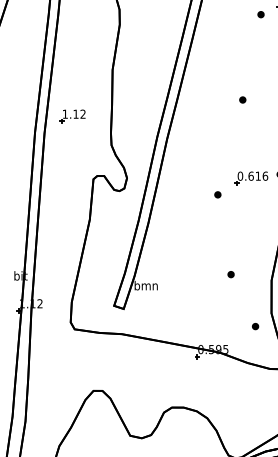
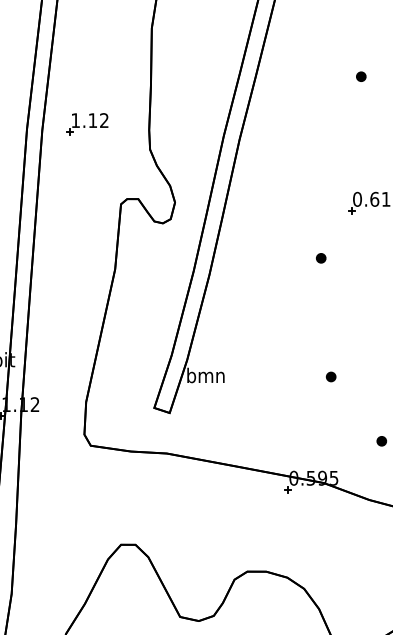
part: (72, 116) -> (87, 124), moved
part: (217, 194) -> (320, 257), moved
part: (230, 274) -> (330, 376), moved

